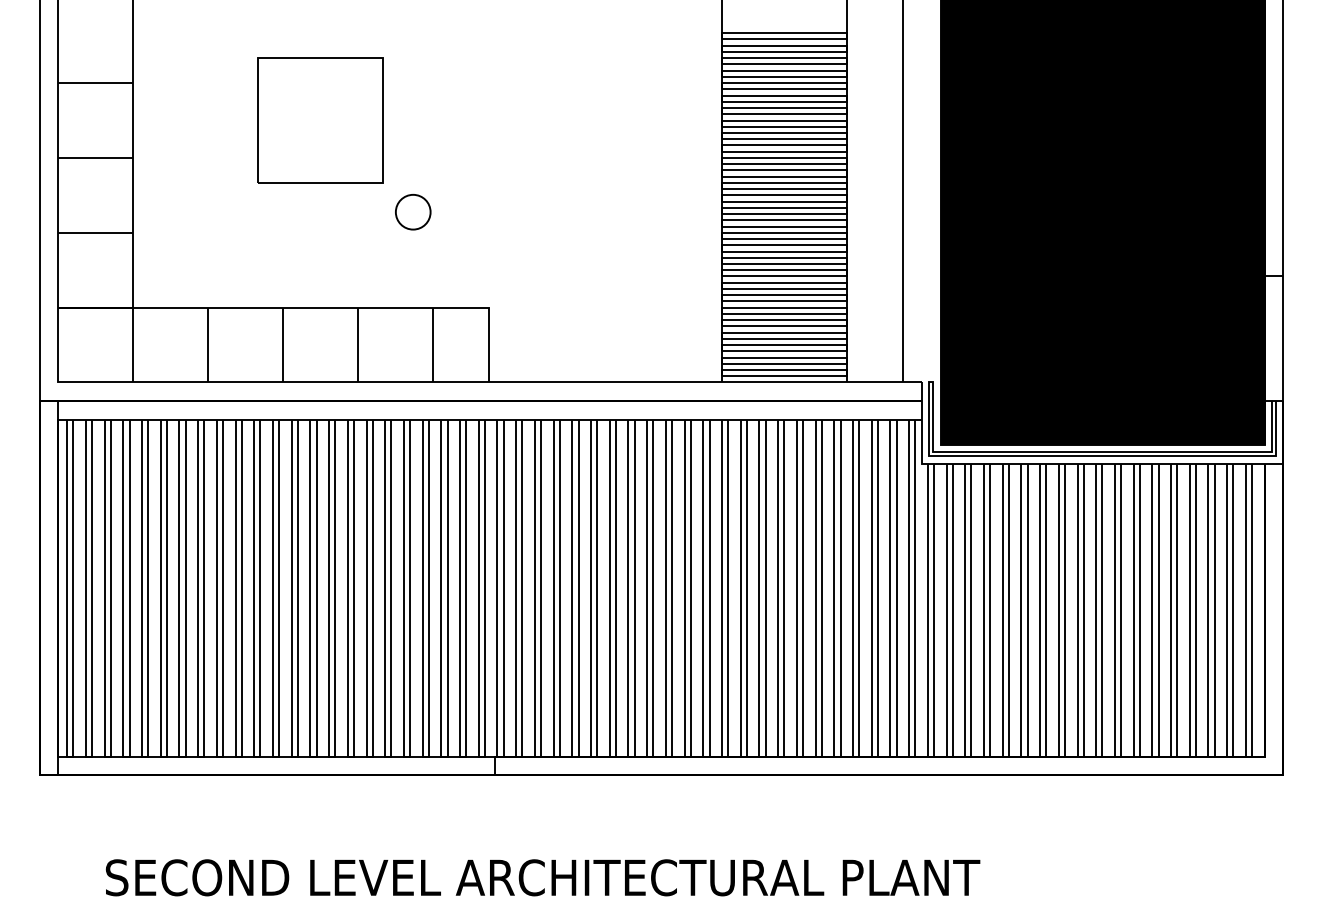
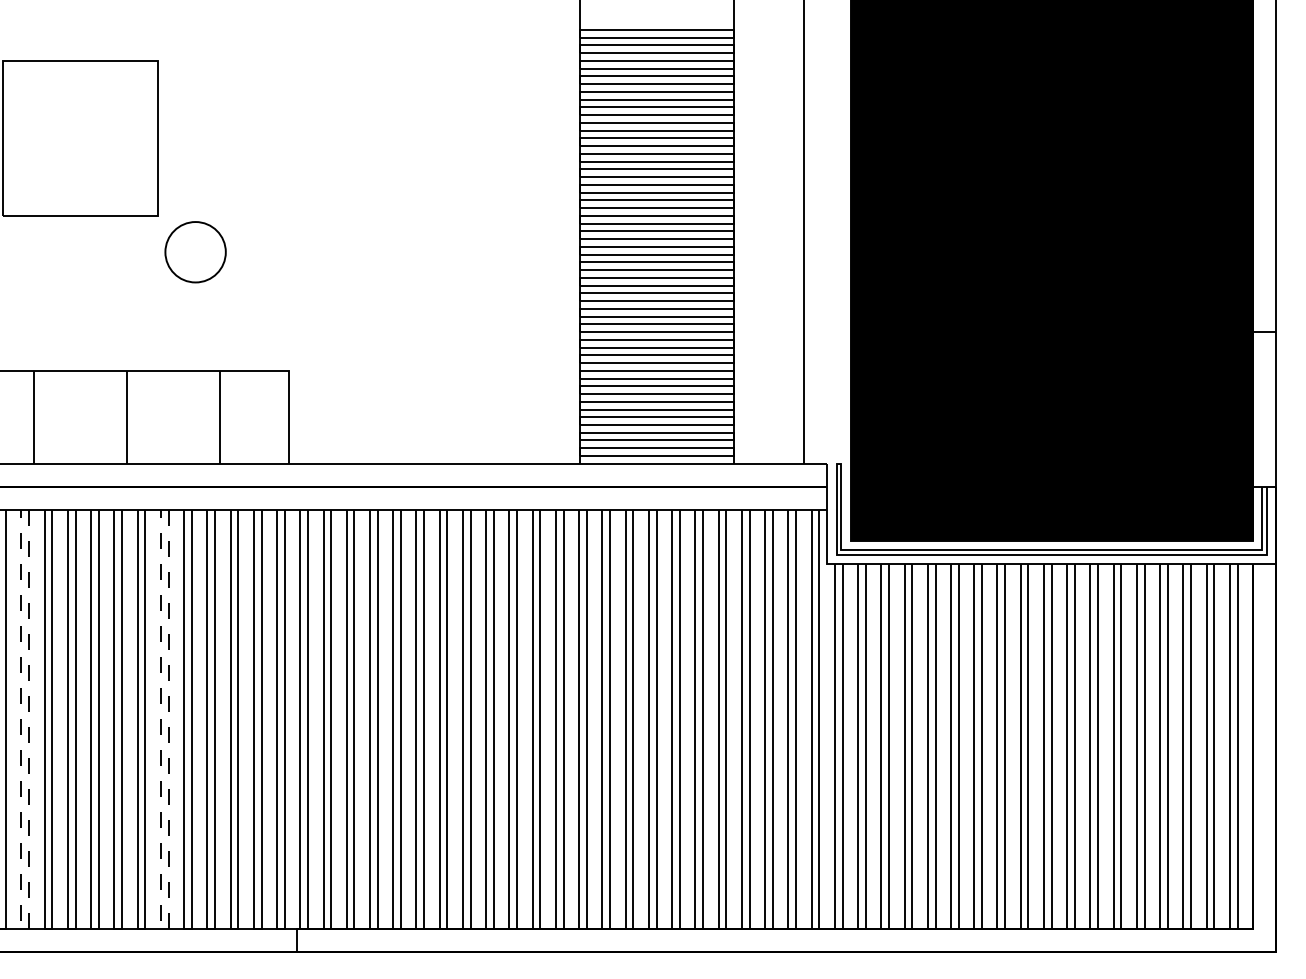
circle: (412, 211) -> (194, 251), size x1.4
line: (275, 756) -> (24, 928), solid -> dashed
line: (387, 756) -> (163, 928), solid -> dashed

